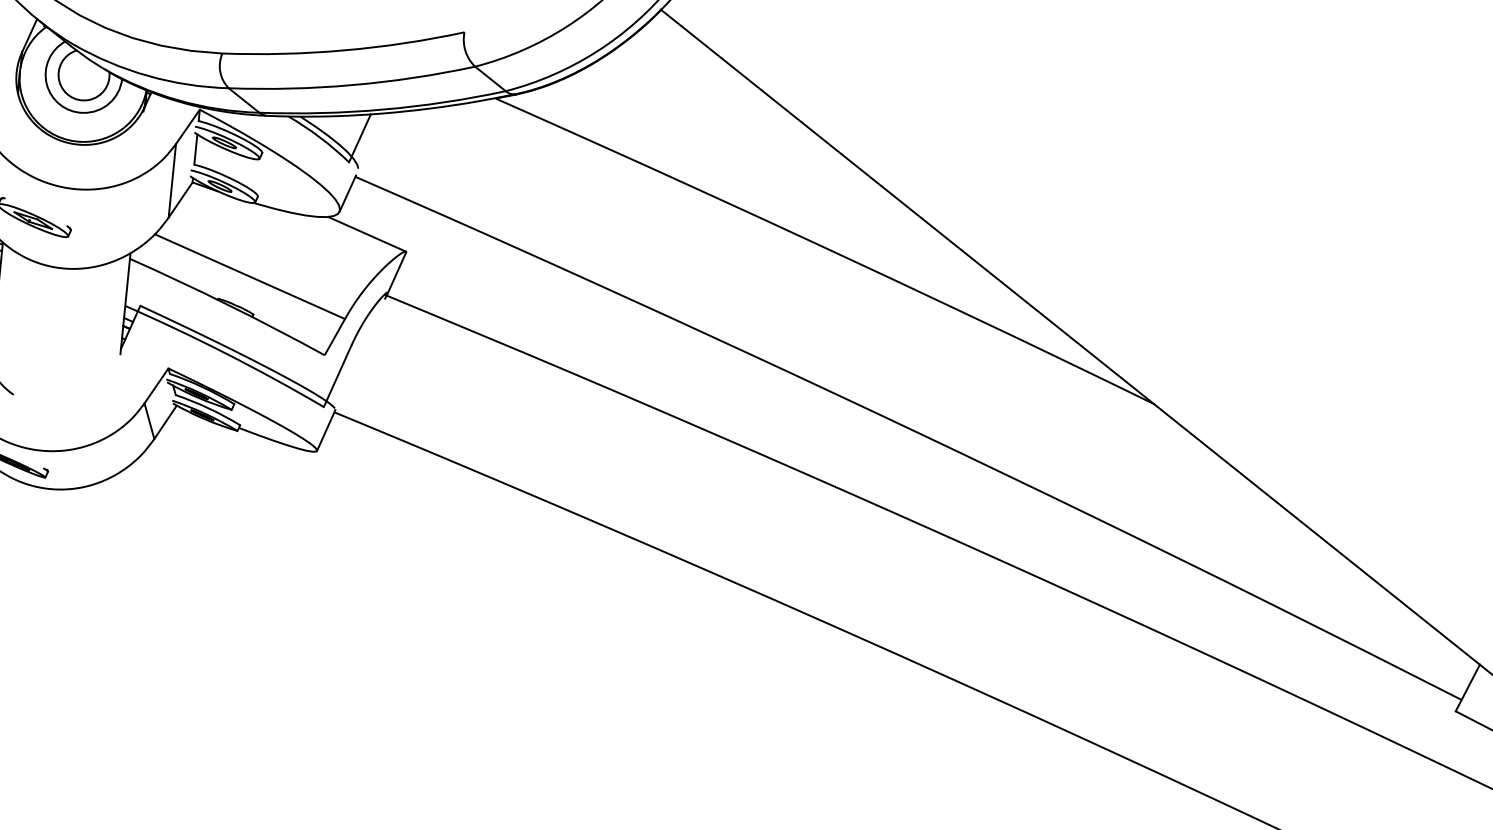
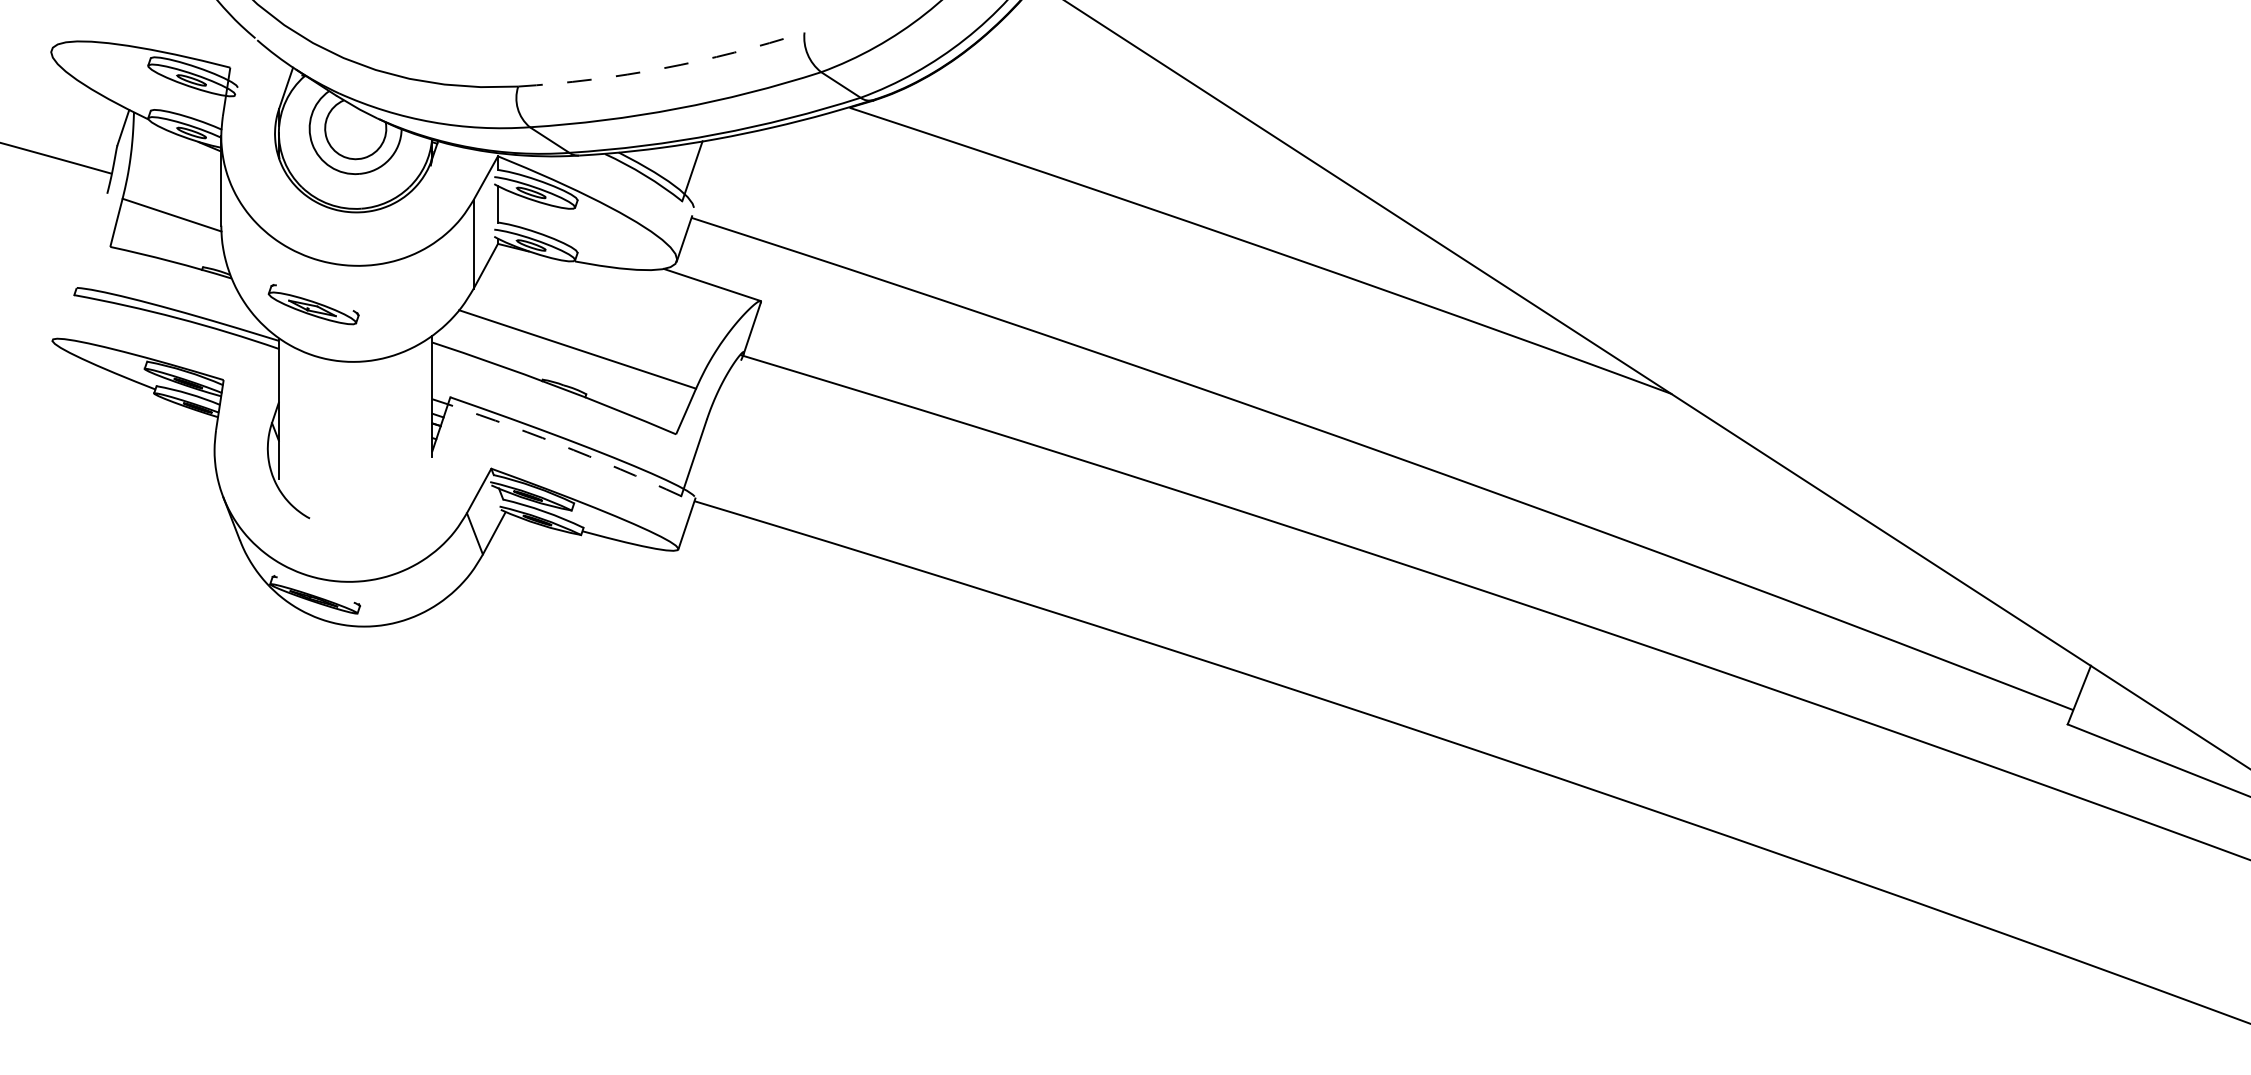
arc: (344, 50) -> (663, 68), solid -> dashed
arc: (226, 353) -> (558, 444), solid -> dashed

